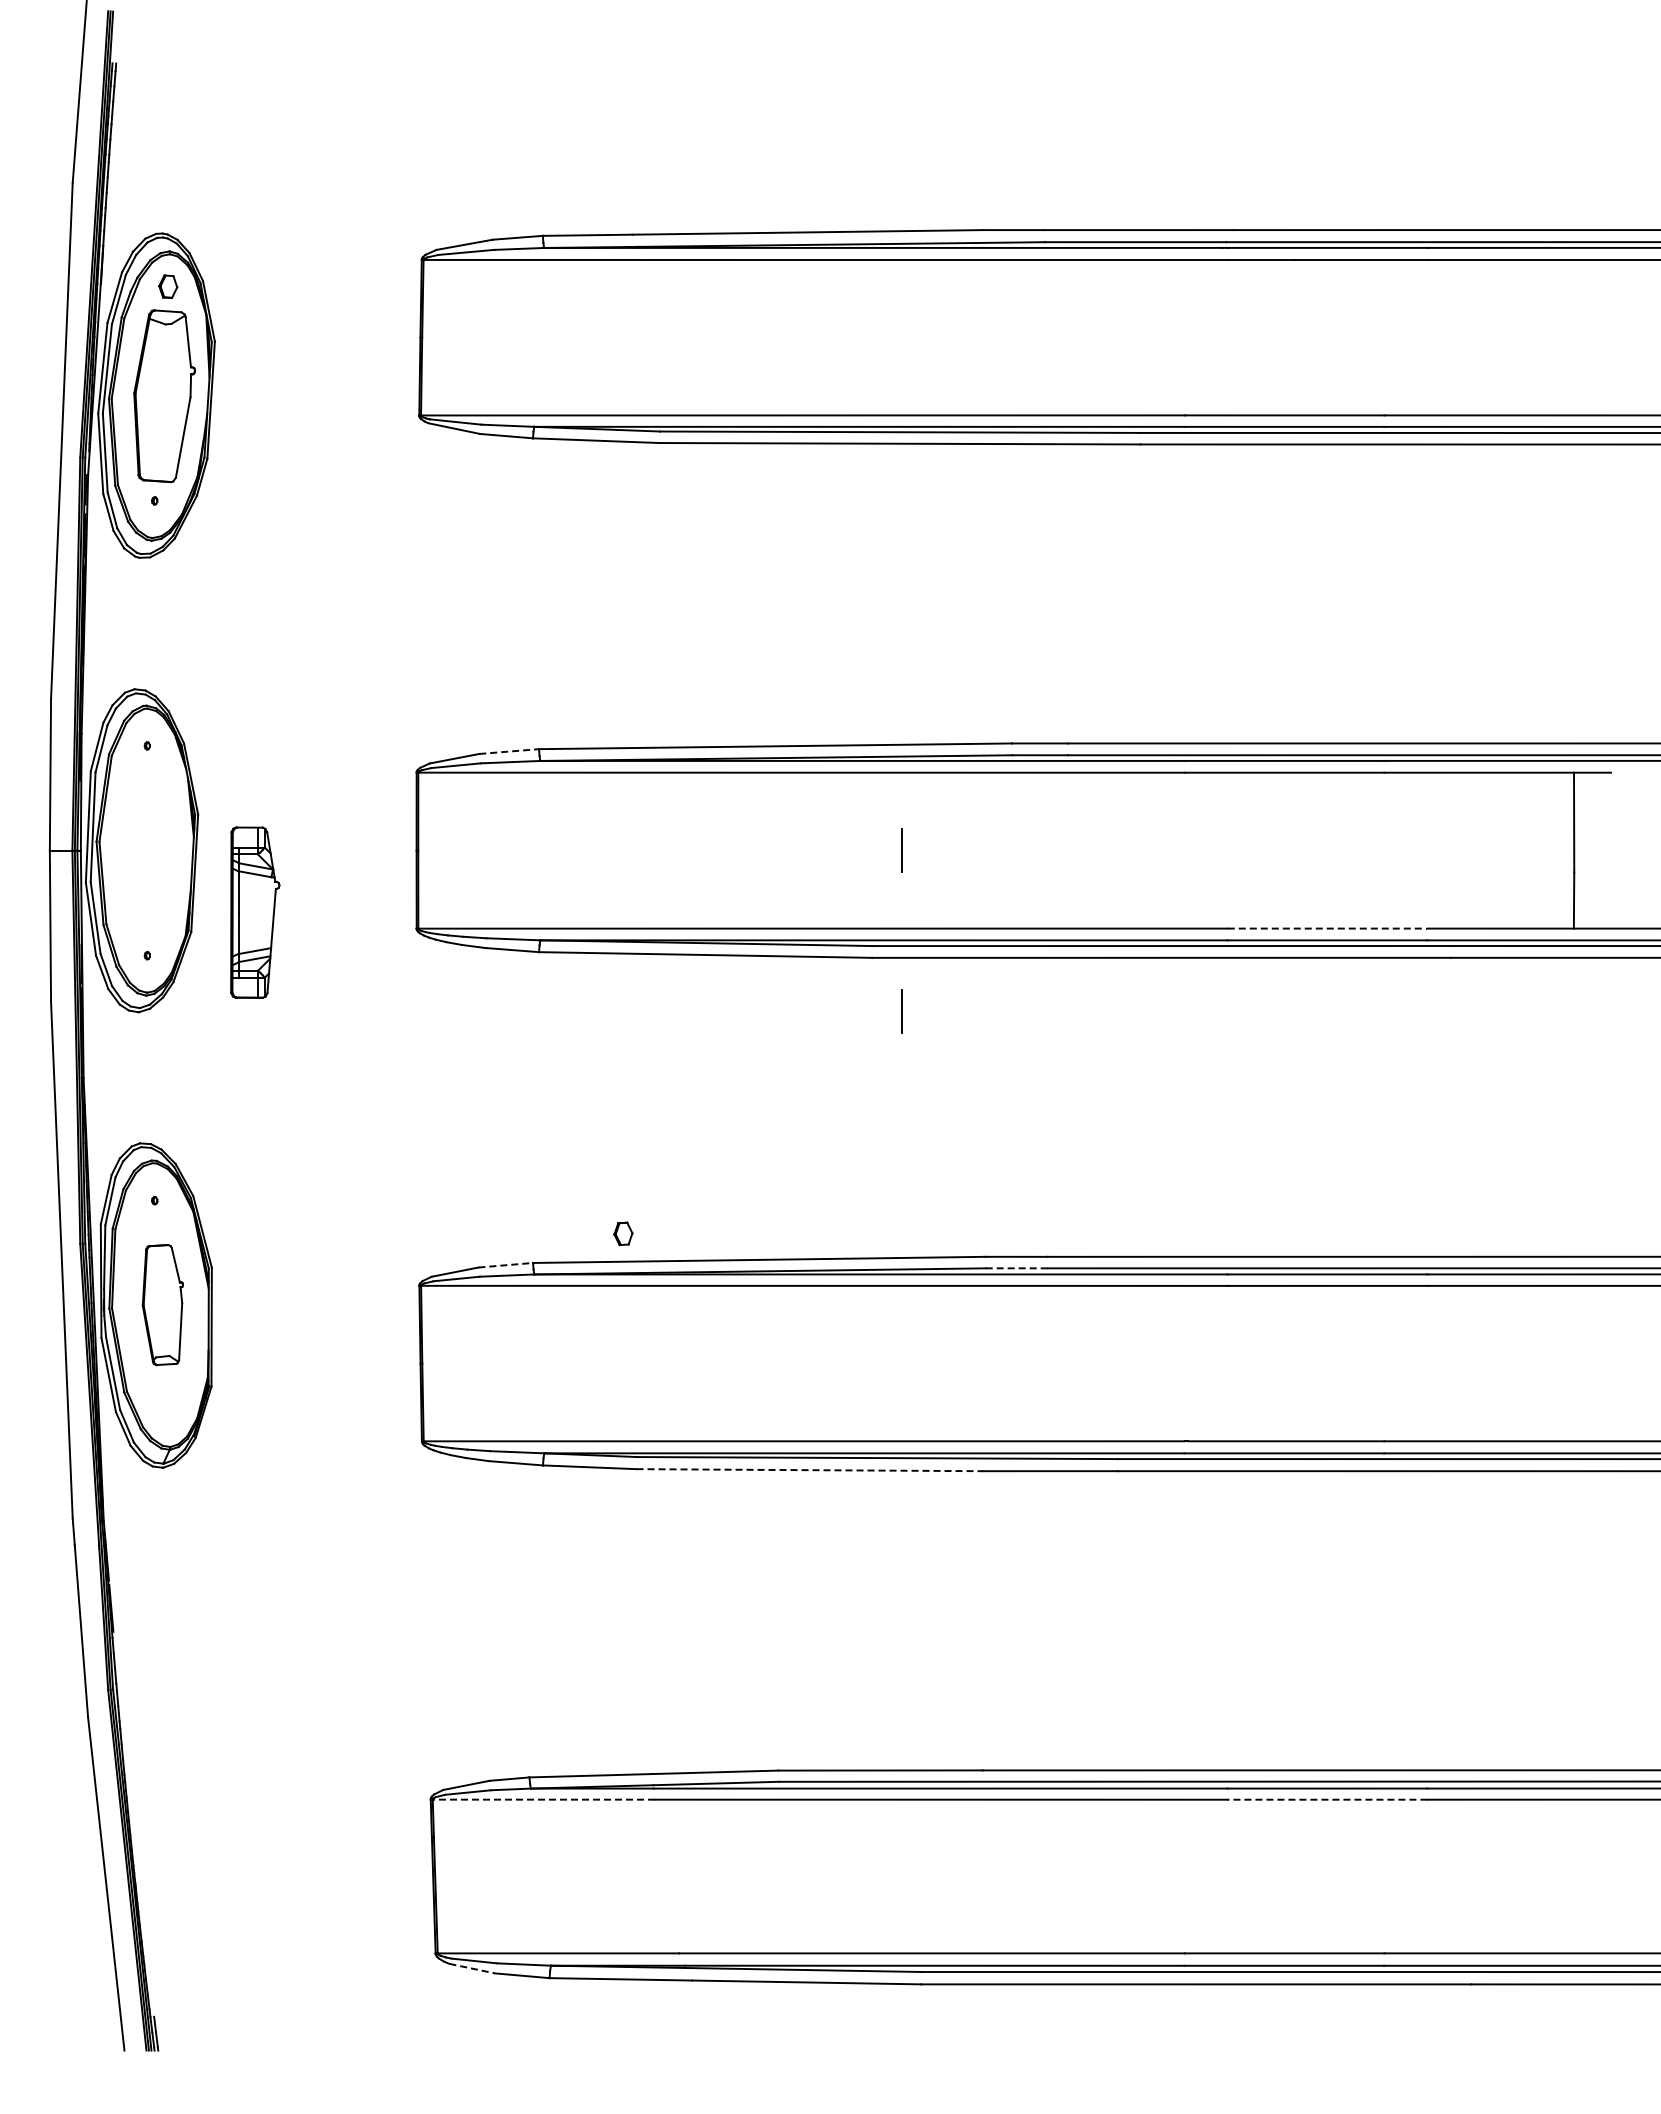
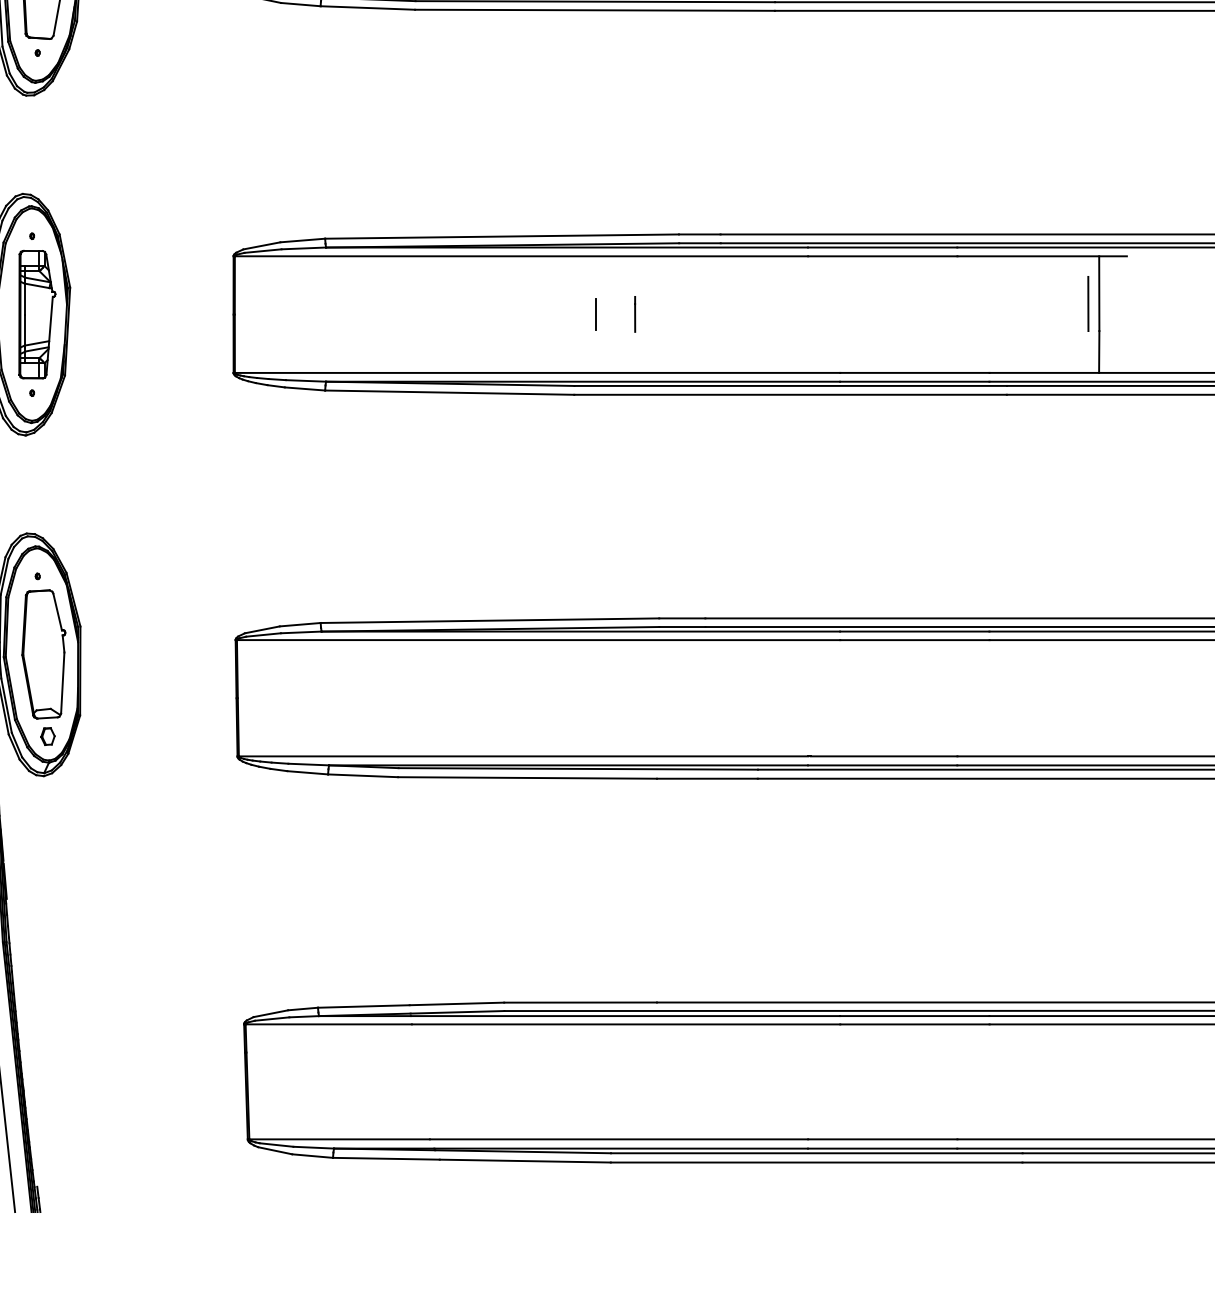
line: (509, 751) -> (303, 240), dashed -> solid
line: (1559, 836) -> (1088, 304), added
line: (953, 850) -> (635, 314), added
part: (255, 912) -> (37, 314), moved
line: (1327, 928) -> (914, 372), dashed -> solid
line: (901, 1011) -> (596, 434), removed
part: (623, 1233) -> (48, 736), moved
line: (506, 1265) -> (300, 624), dashed -> solid
line: (1016, 1268) -> (682, 627), dashed -> solid
part: (162, 1304) -> (43, 654), size x1.43
line: (810, 1470) -> (528, 778), dashed -> solid
line: (543, 1799) -> (328, 1024), dashed -> solid
line: (1327, 1799) -> (914, 1024), dashed -> solid
line: (472, 1968) -> (275, 1150), dashed -> solid

